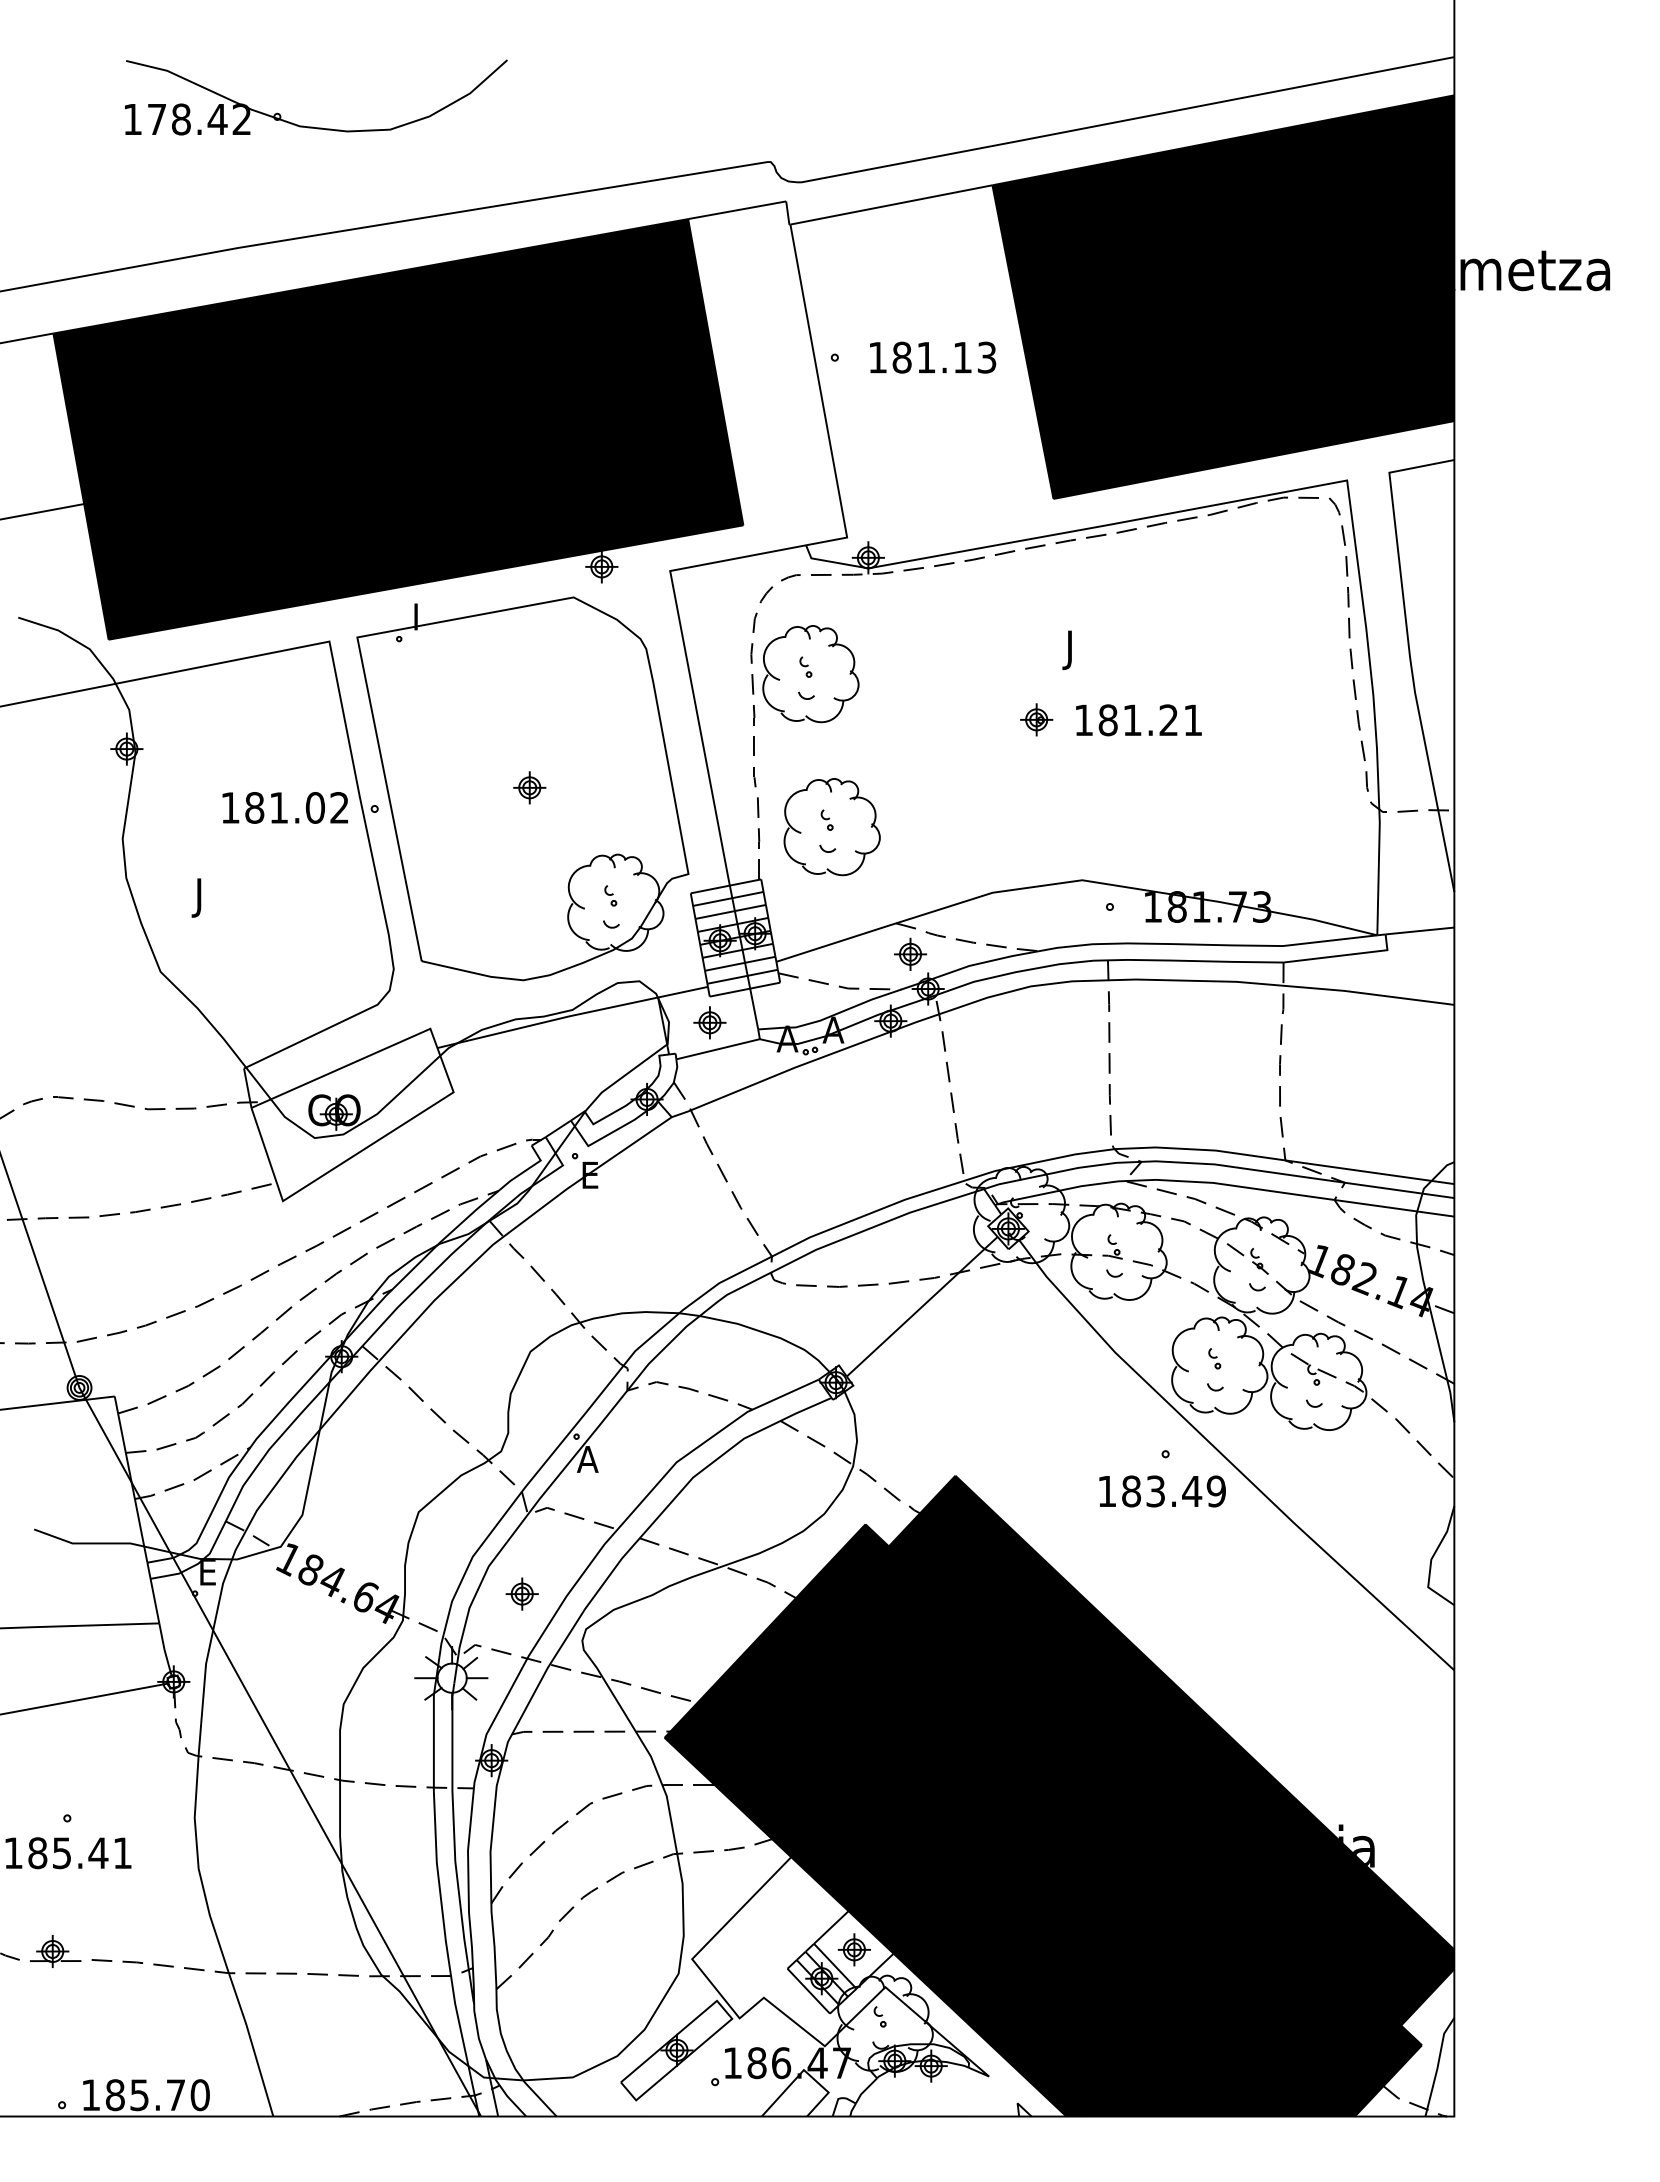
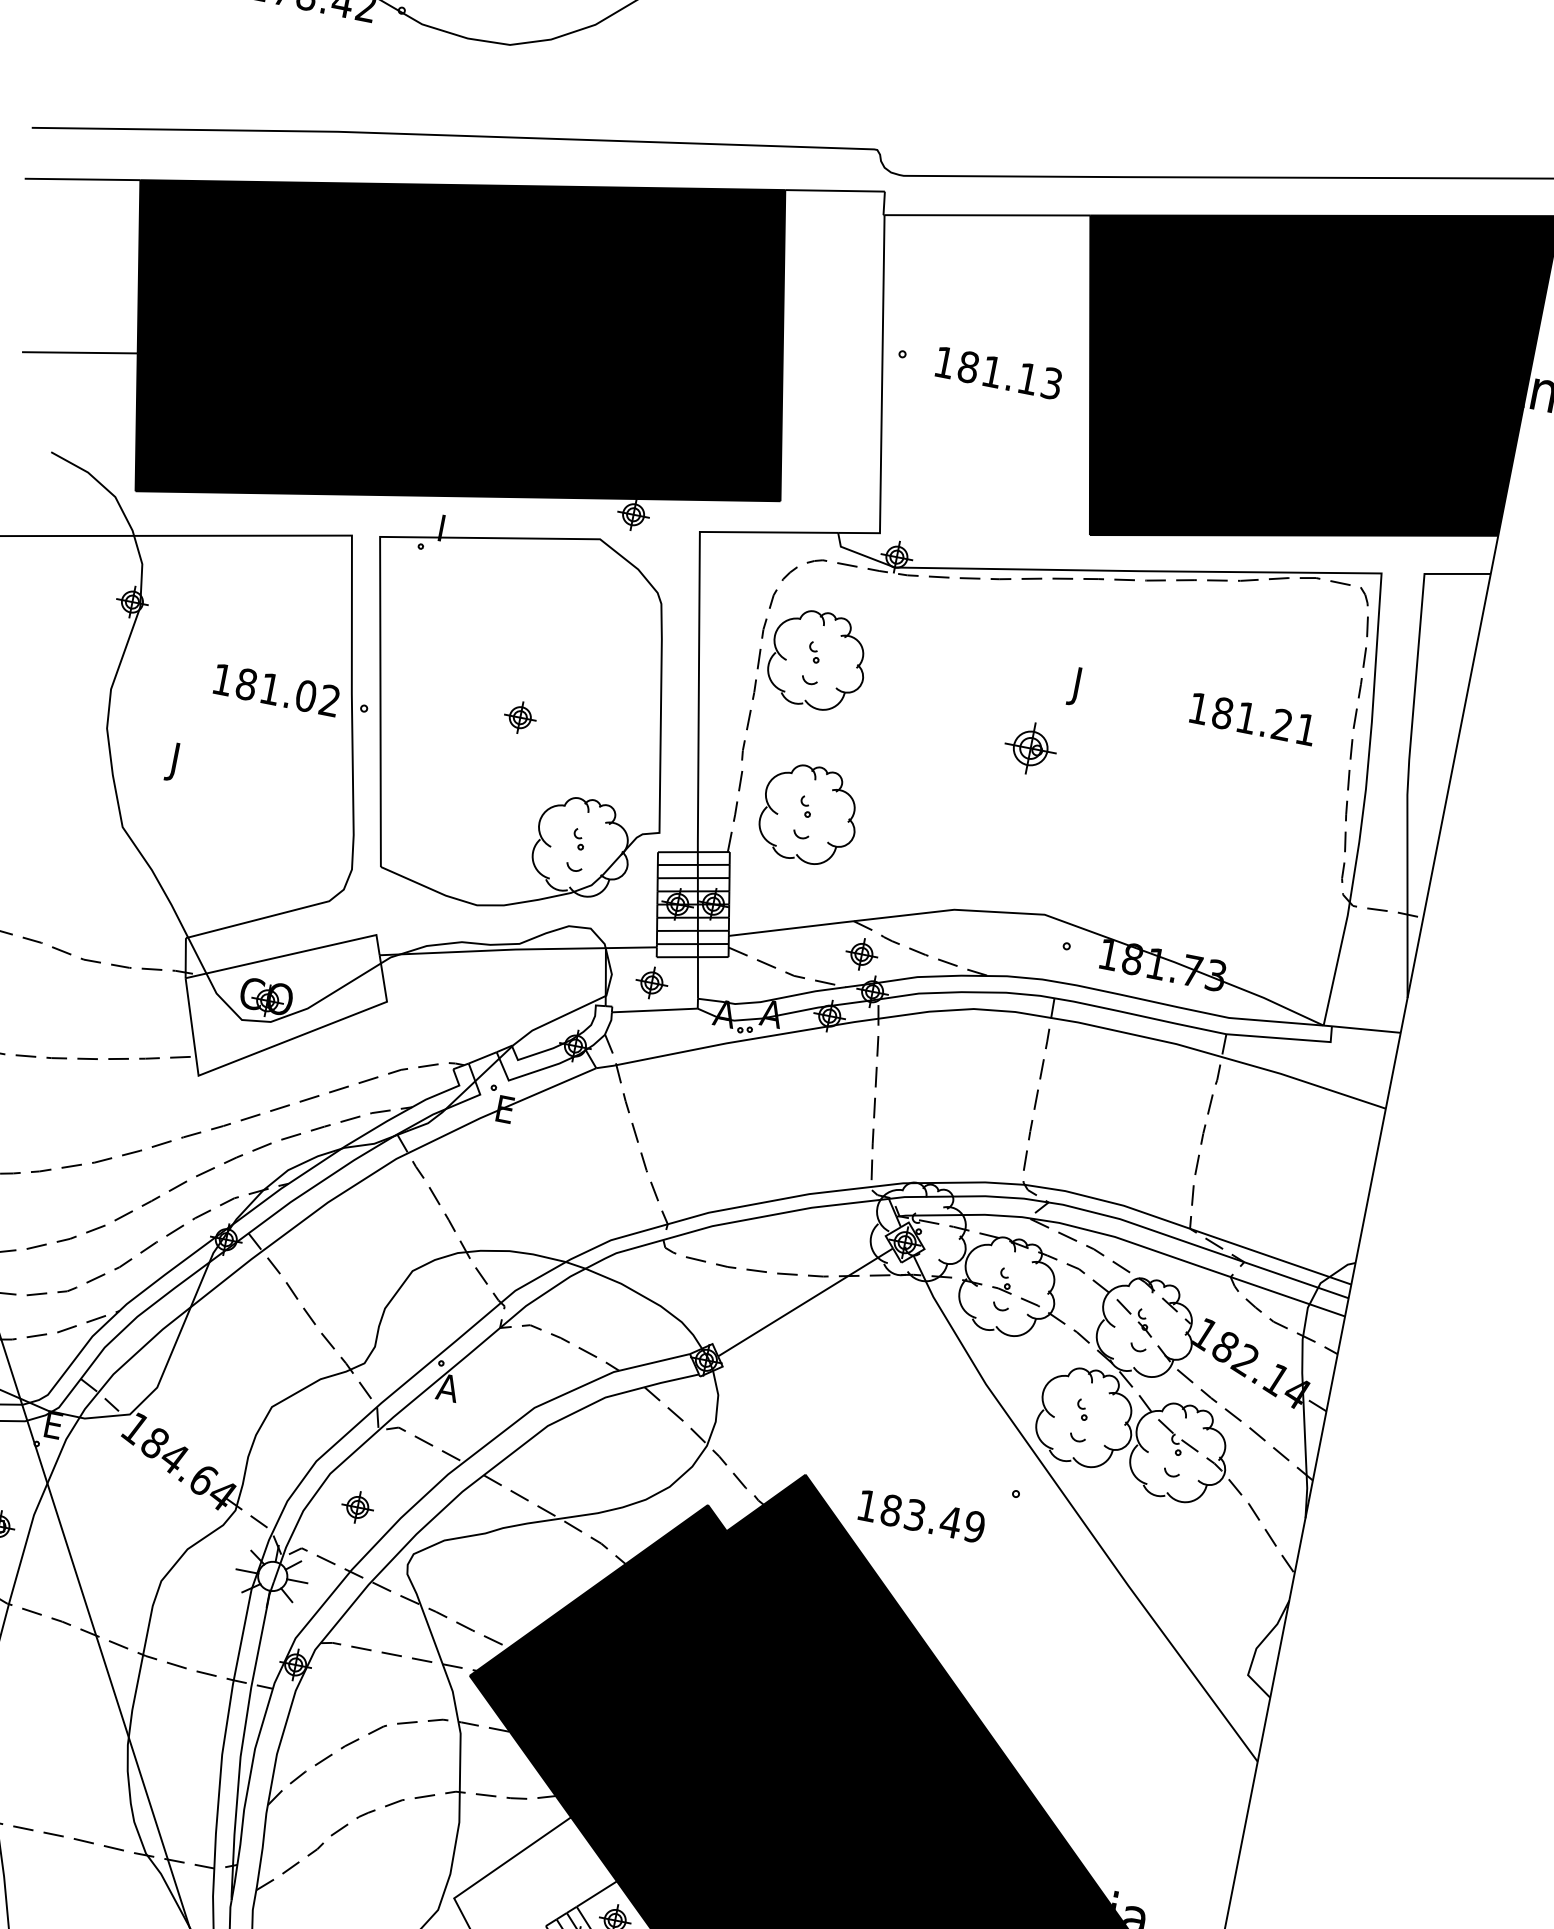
part: (1036, 719) -> (1030, 748), size x1.6
text: (1138, 720) -> (1252, 719), moved
text: (1162, 1491) -> (921, 1516), moved

